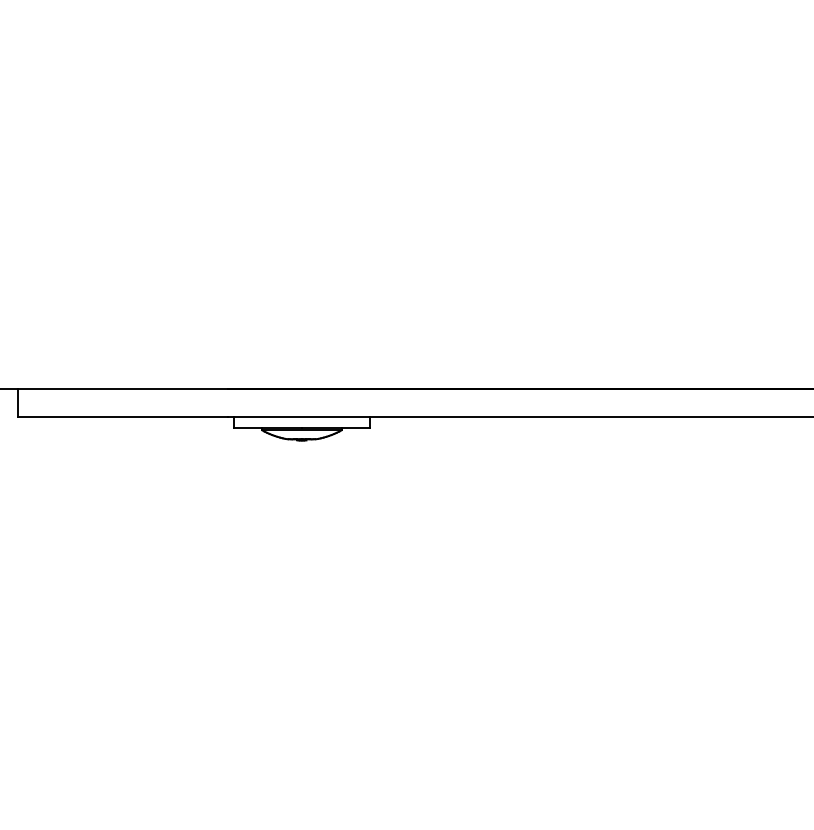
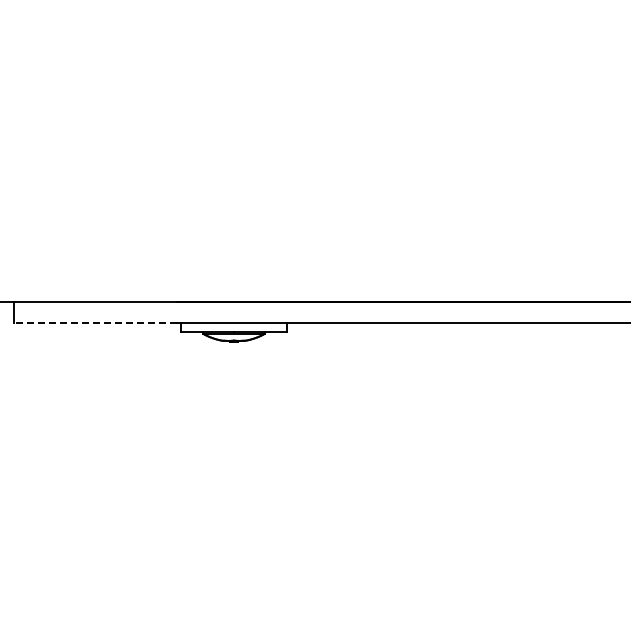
line: (123, 416) -> (95, 323), solid -> dashed

